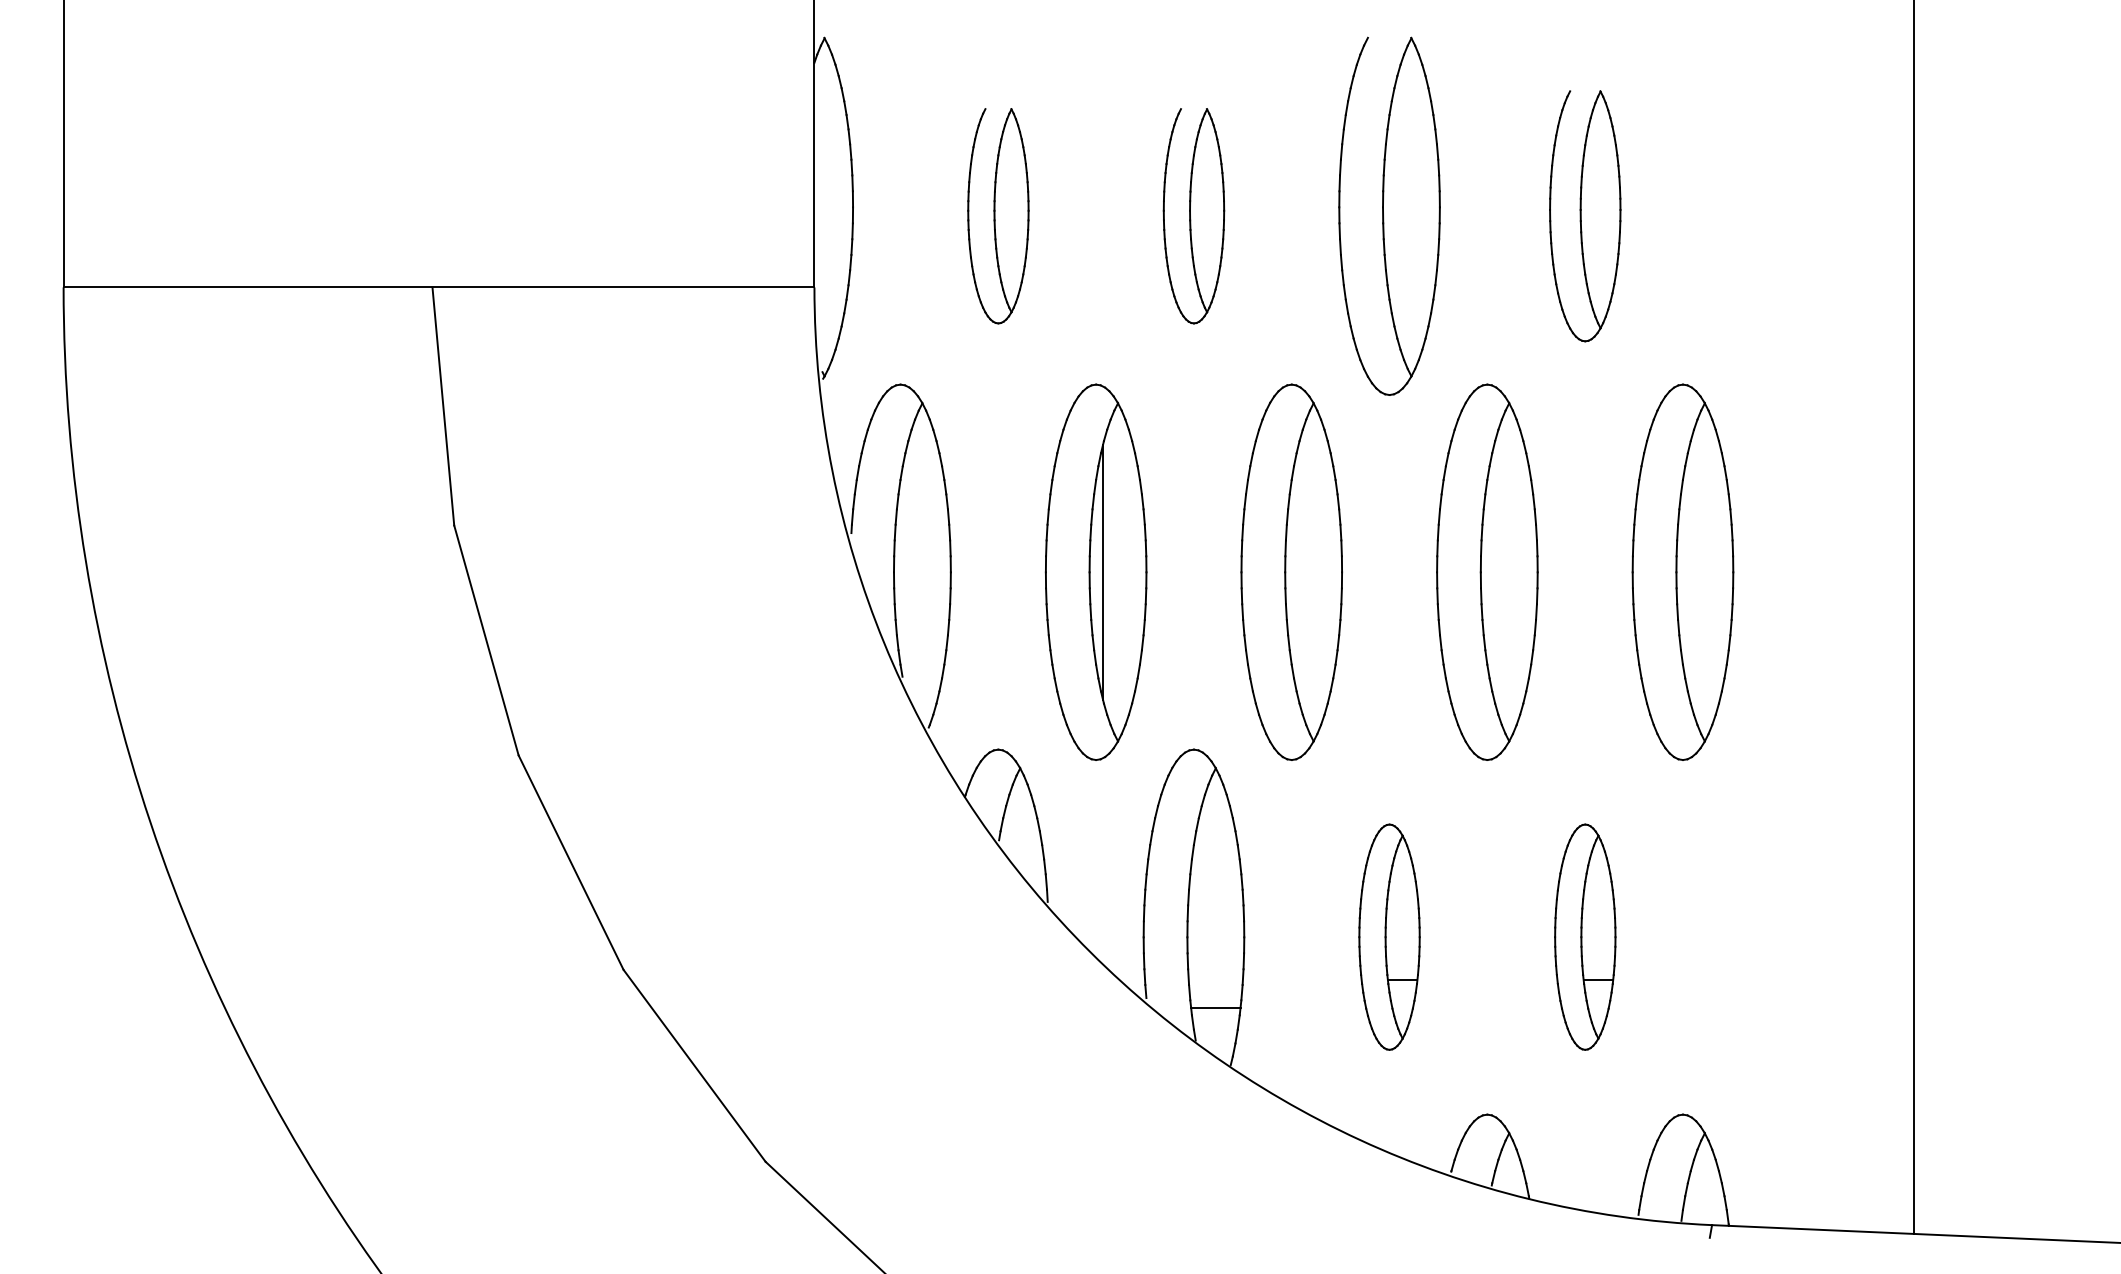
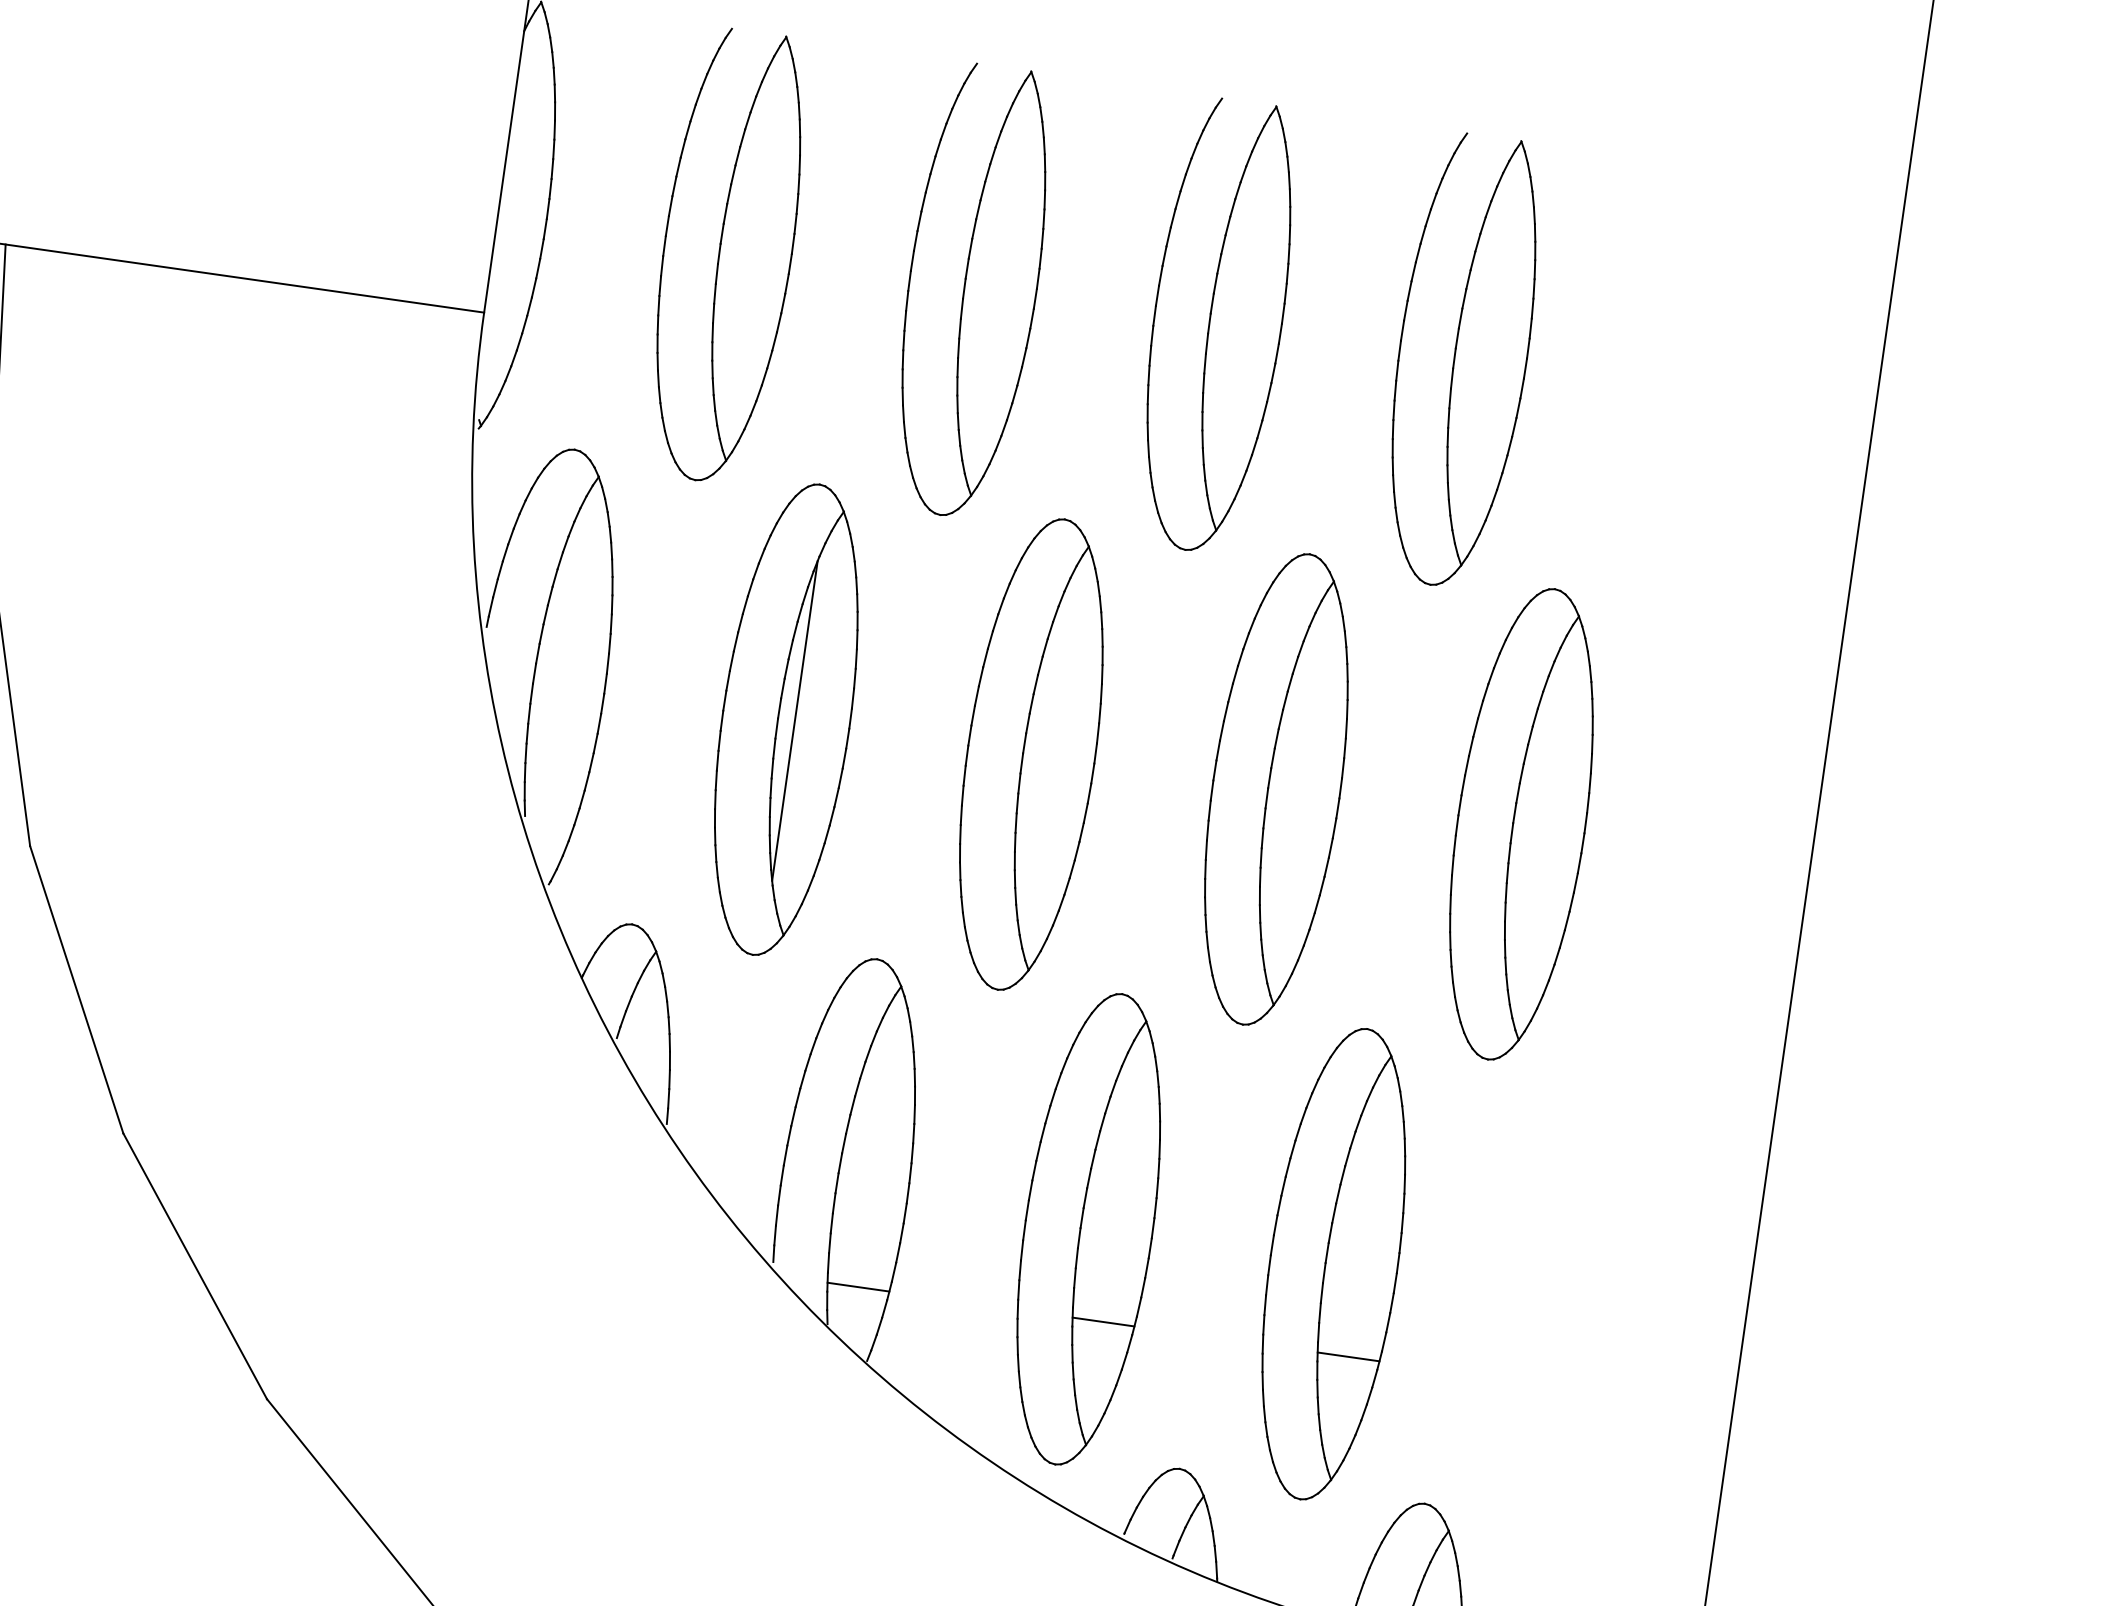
part: (998, 215) -> (727, 255), size x1.67
part: (1193, 215) -> (971, 290), size x1.67
part: (1585, 215) -> (1462, 359), size x1.43
part: (1389, 936) -> (1088, 1228), size x1.67
part: (1585, 936) -> (1334, 1263), size x1.67

